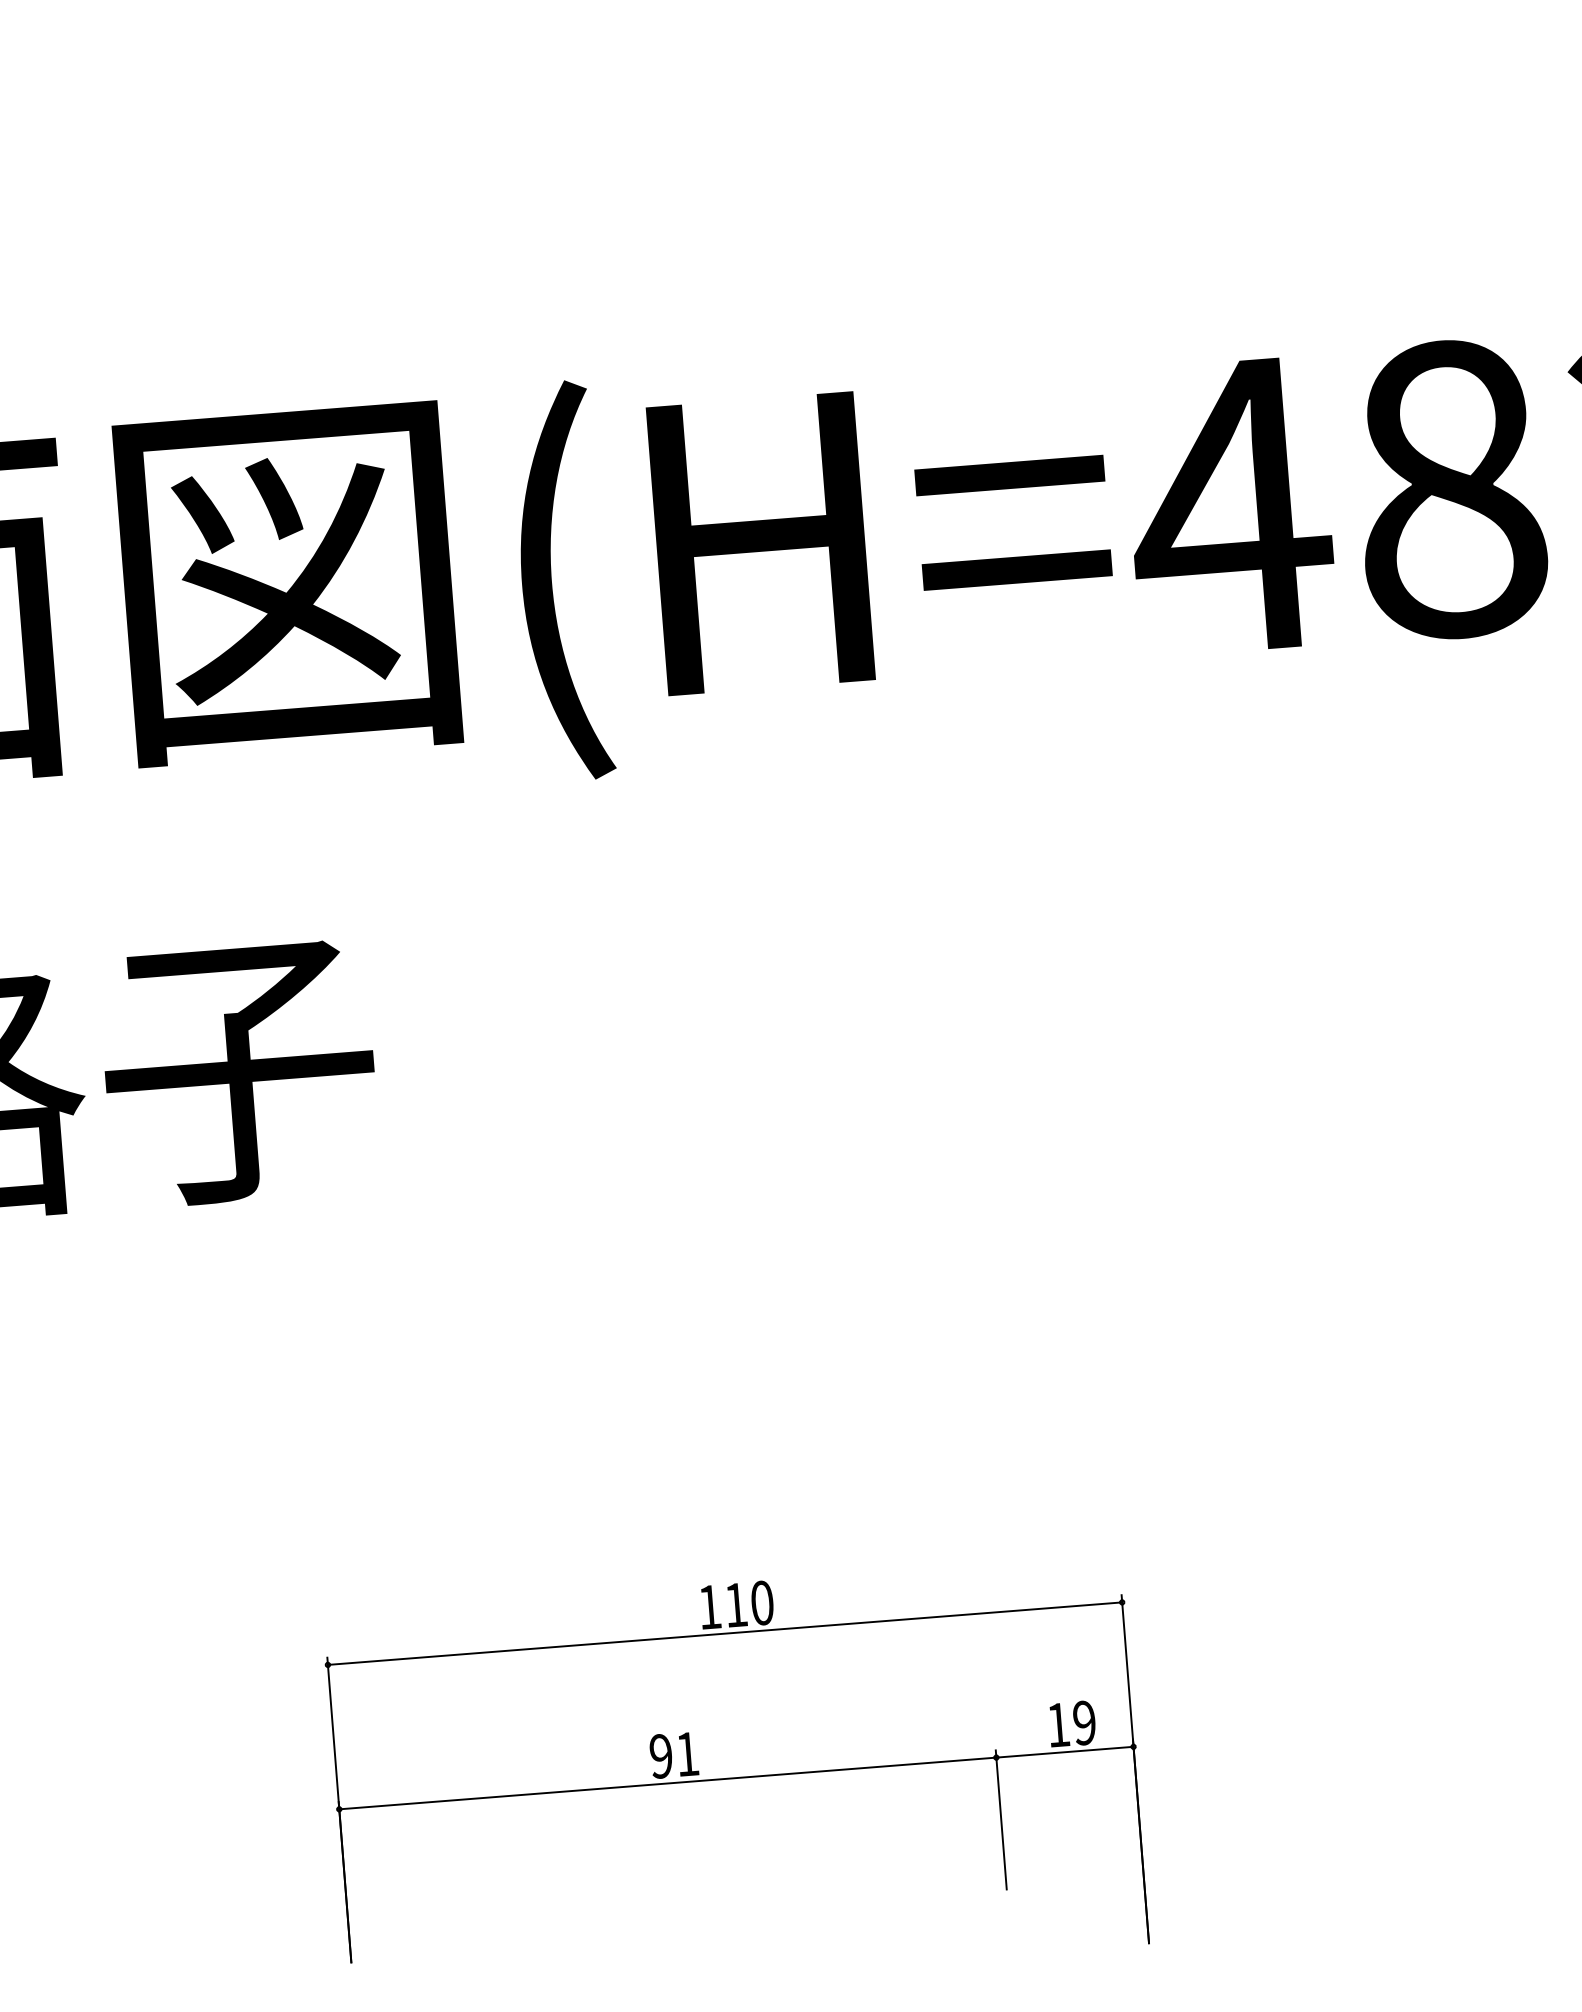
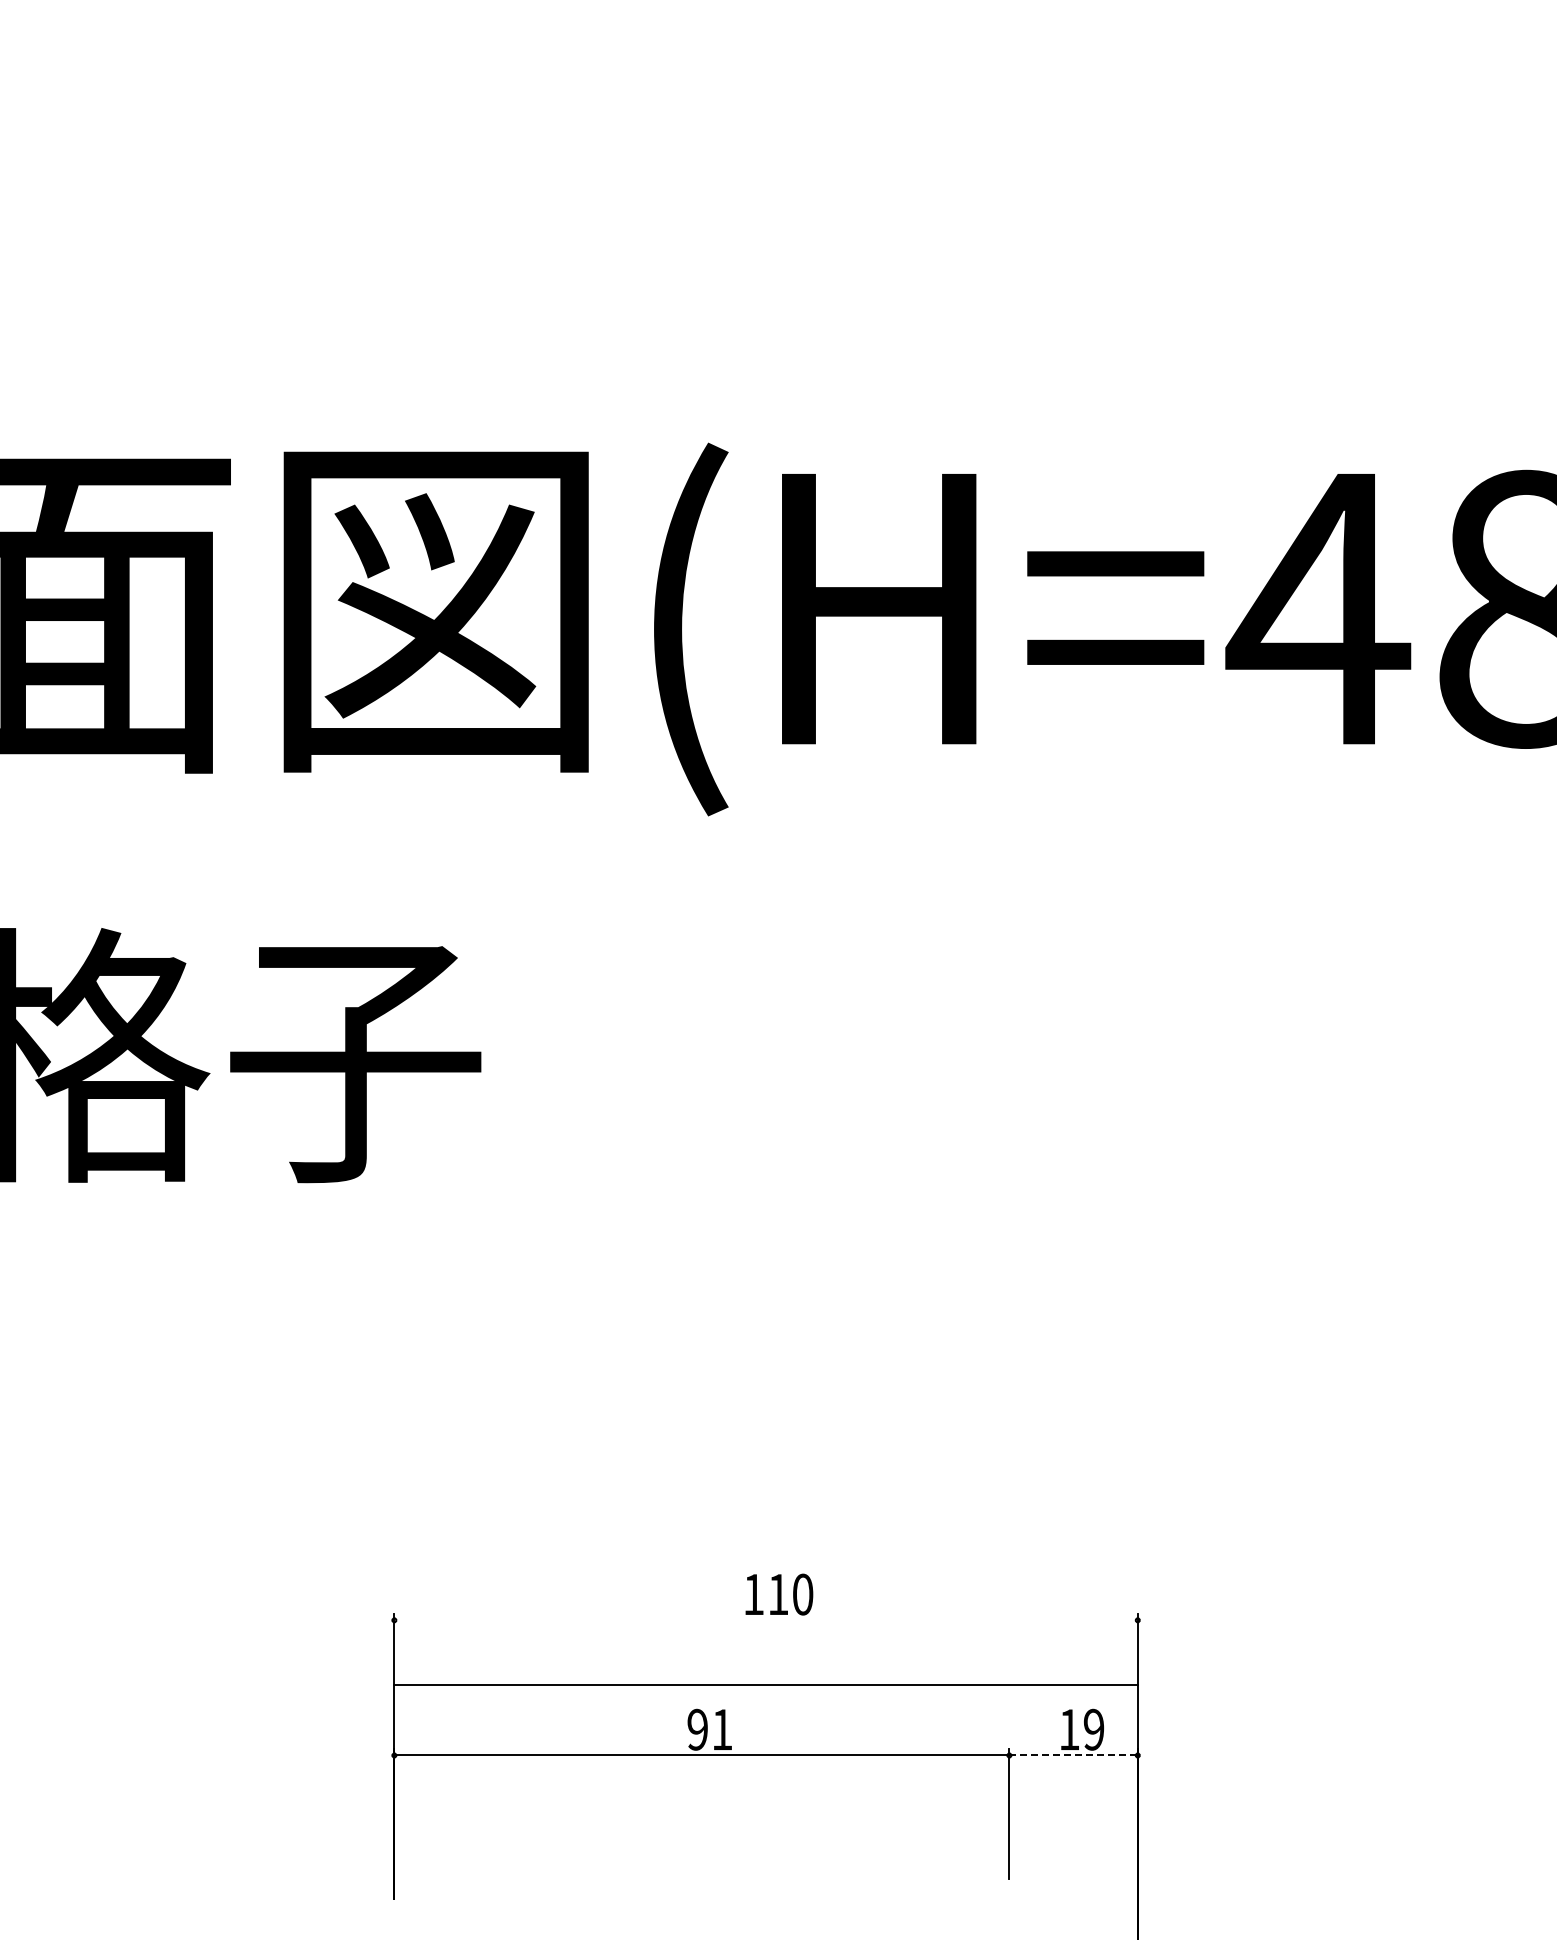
line: (724, 1633) -> (765, 1685), moved
line: (1065, 1752) -> (1074, 1755), solid -> dashed

